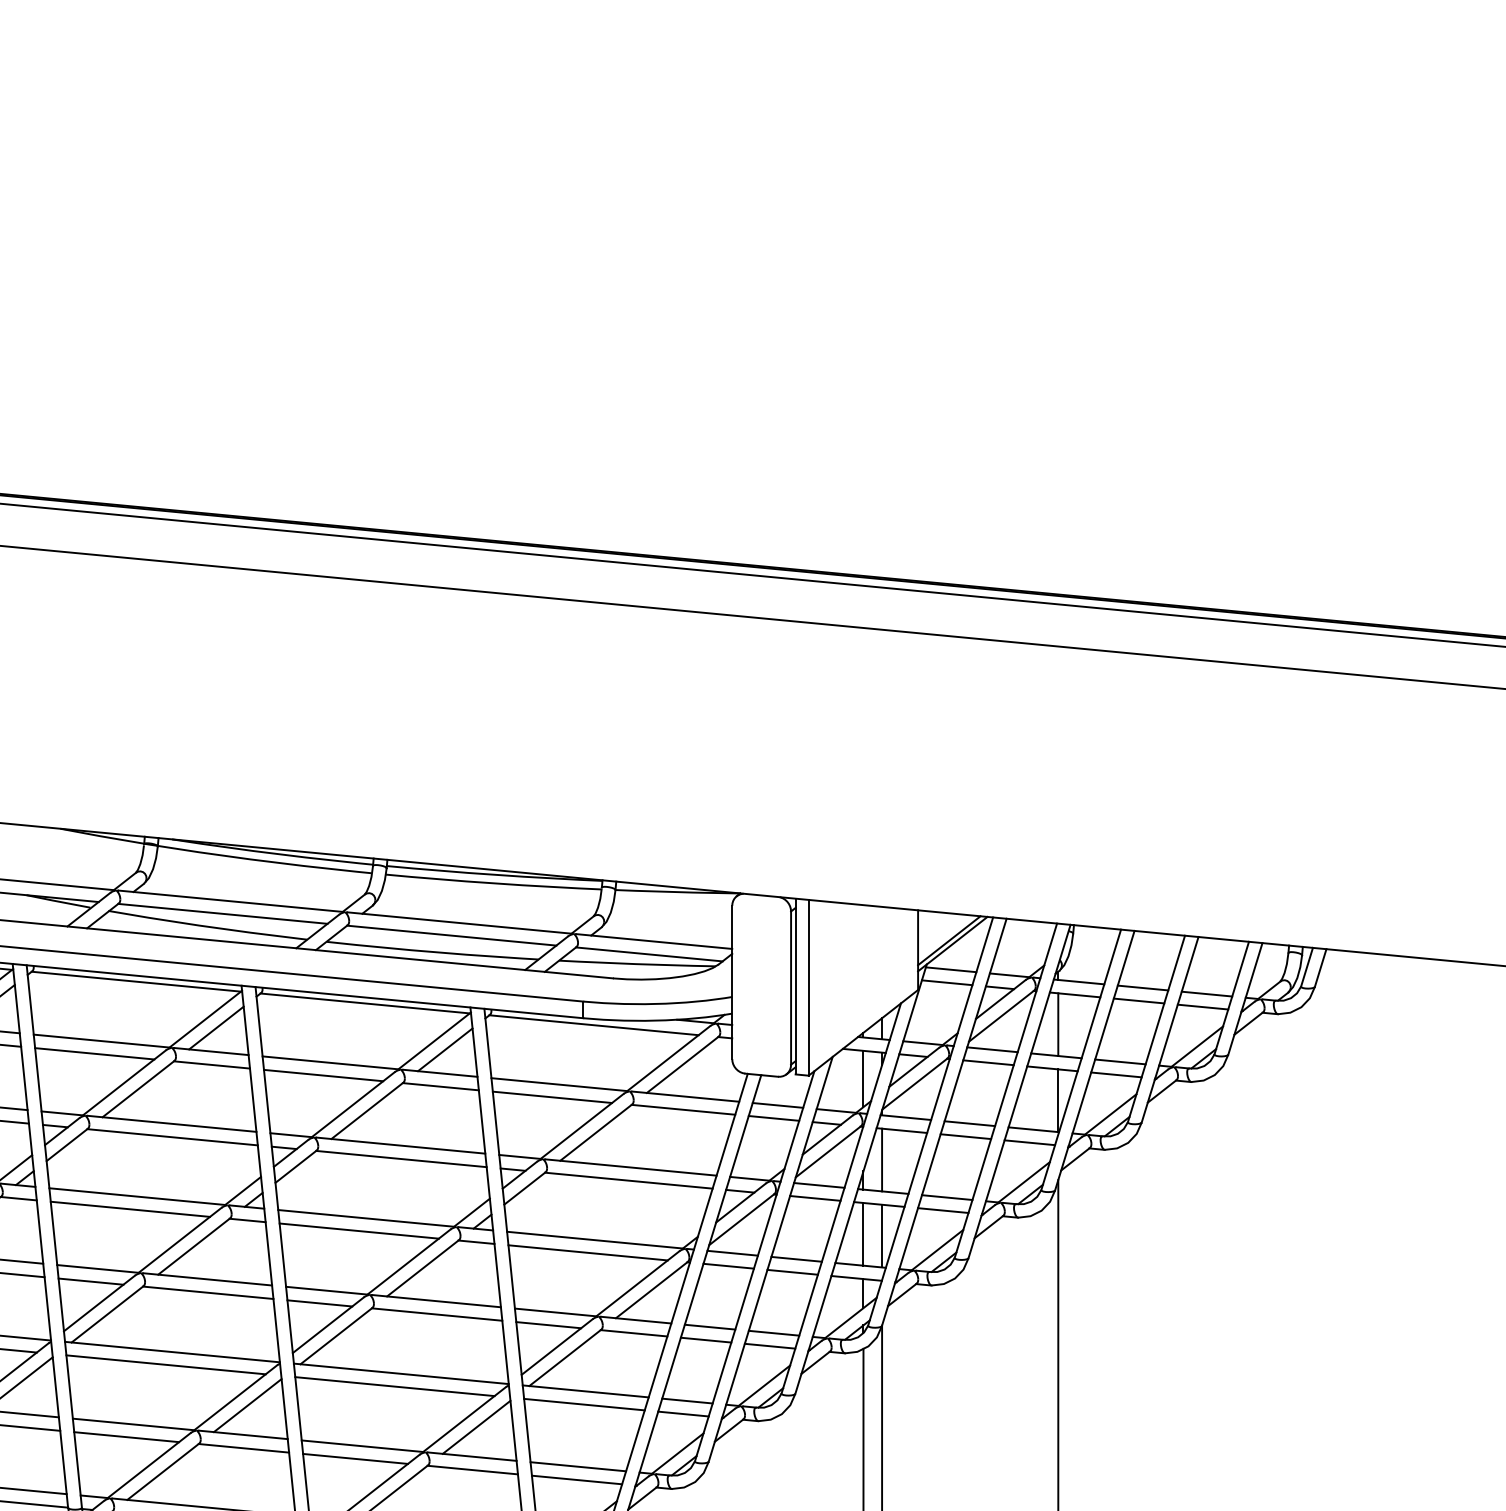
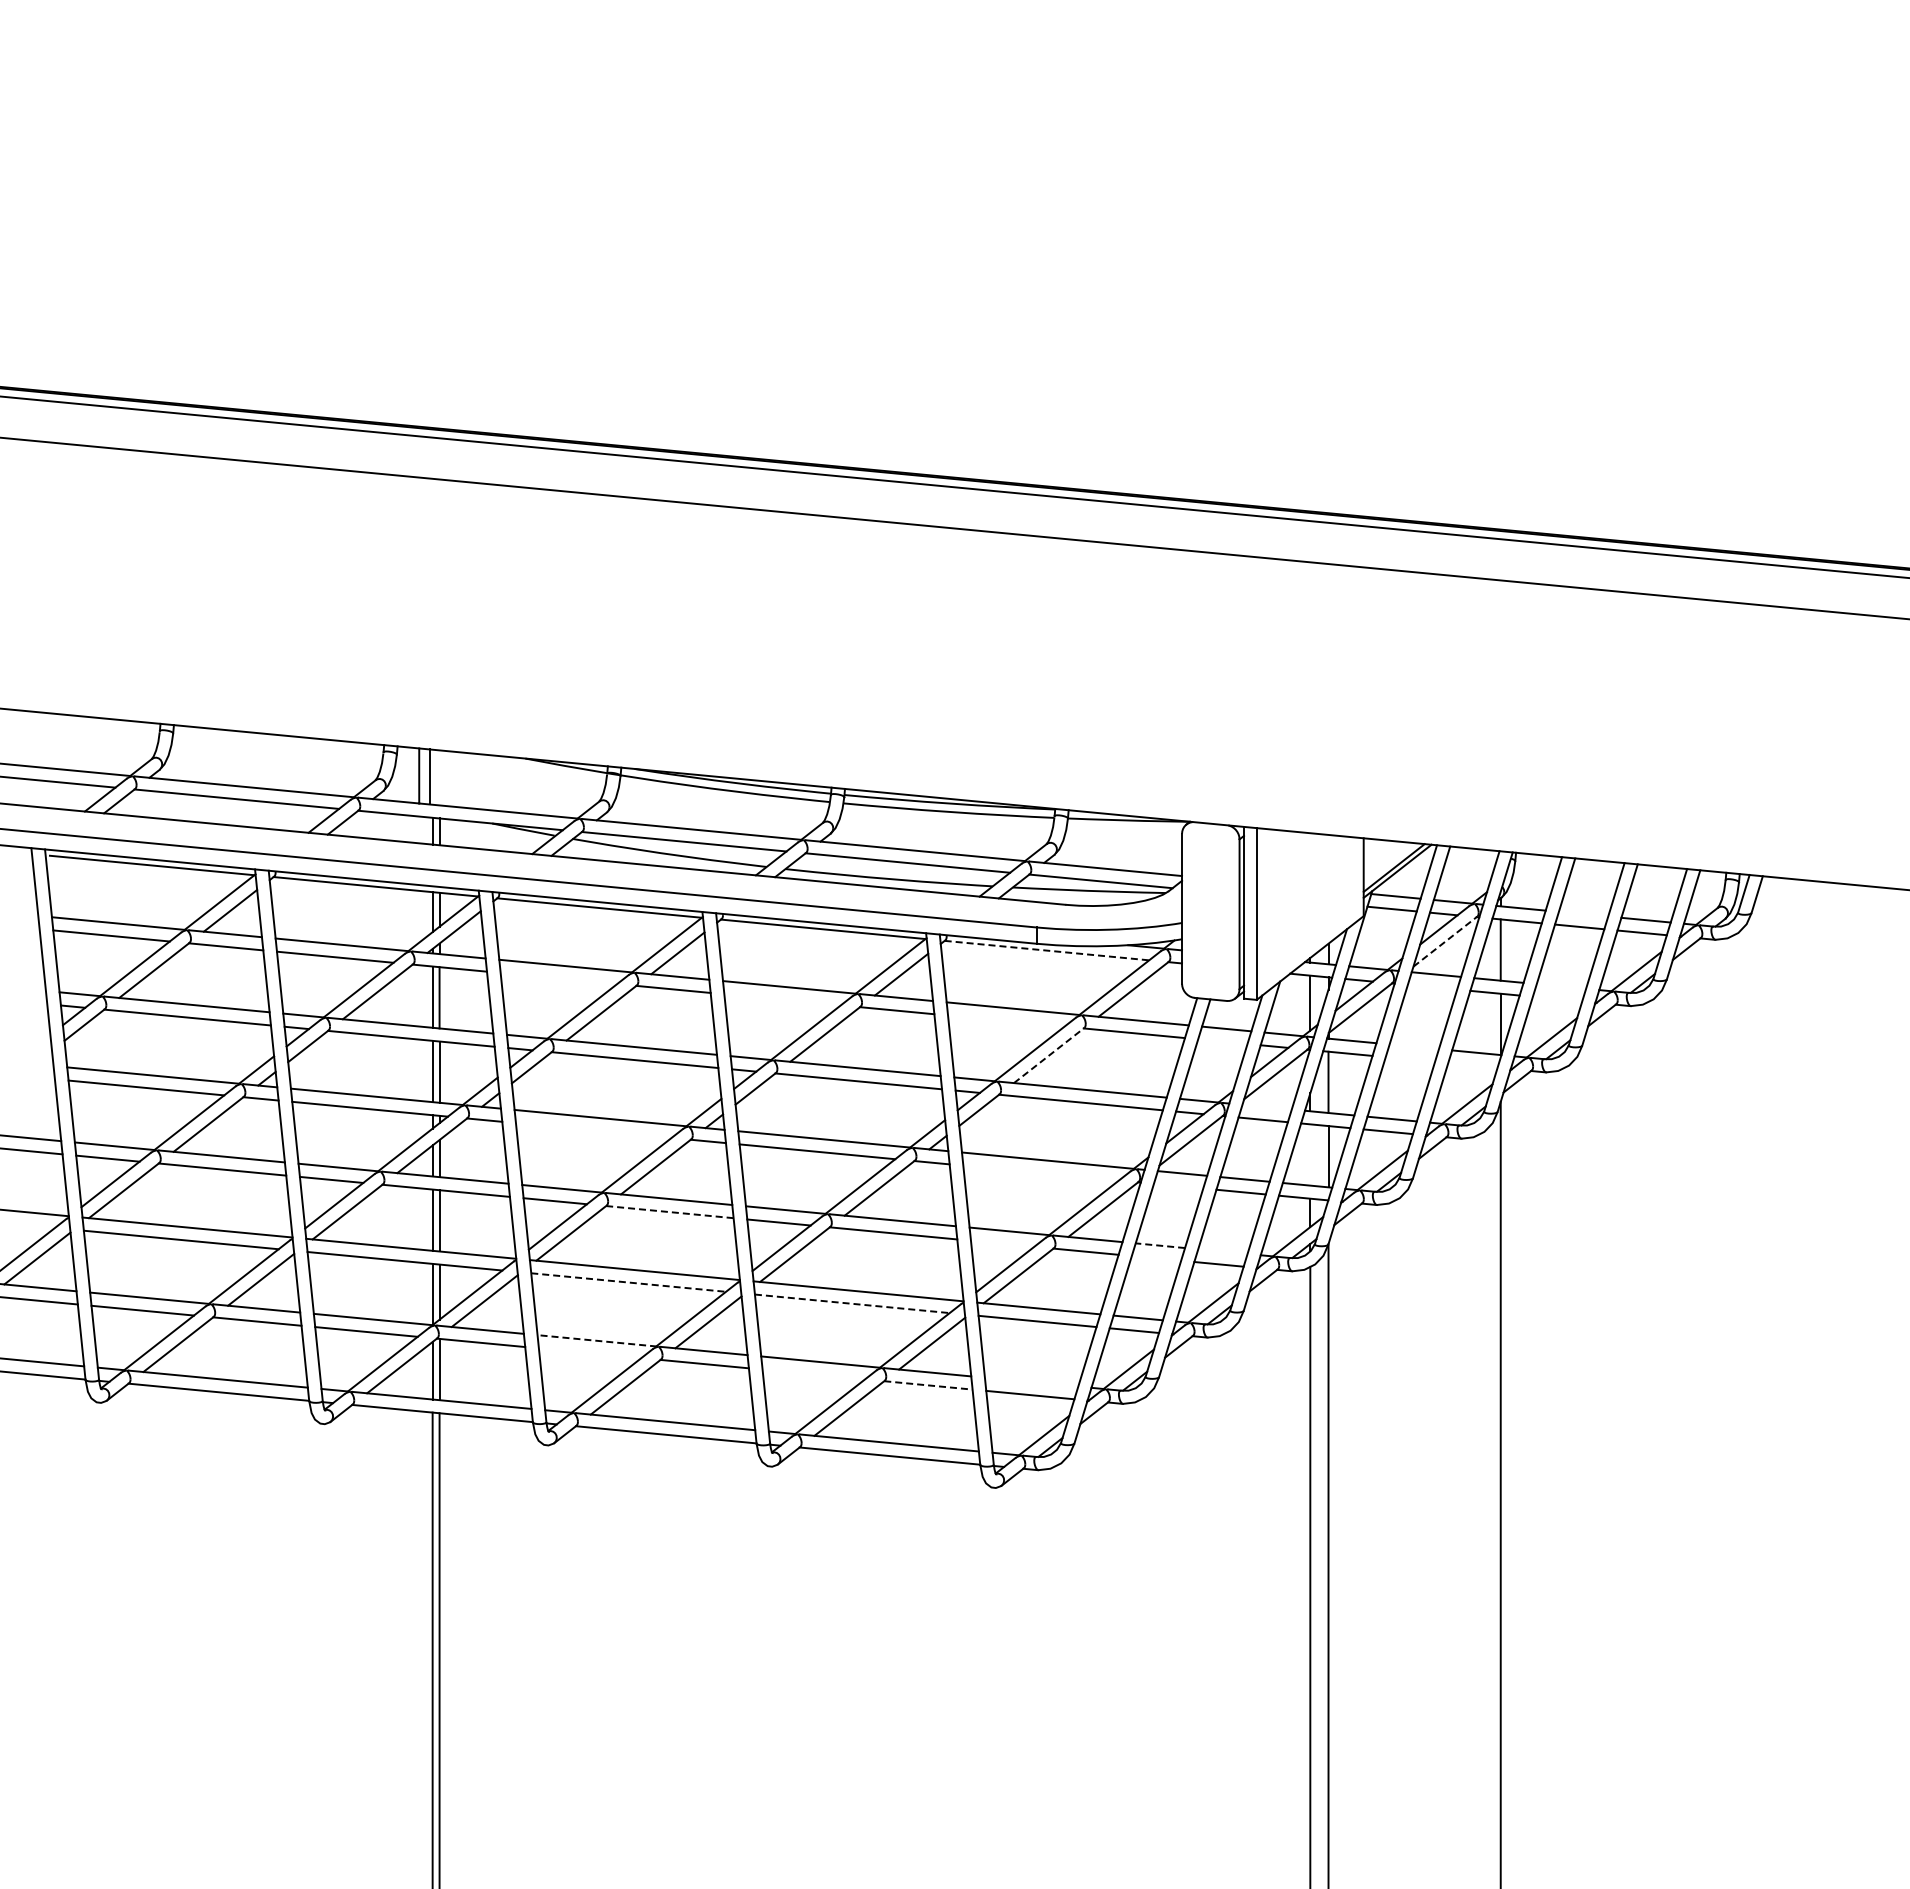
line: (1142, 987) -> (1583, 913), removed
line: (1001, 1015) -> (1445, 941), solid -> dashed
line: (593, 1025) -> (1046, 950), solid -> dashed
line: (94, 1053) -> (558, 978), removed
line: (988, 1061) -> (1432, 986), removed
line: (1120, 1061) -> (1561, 986), removed
line: (1116, 1074) -> (1557, 998), removed
line: (323, 1075) -> (782, 999), removed
line: (552, 1096) -> (1006, 1020), removed
line: (773, 1118) -> (1222, 1041), removed
line: (969, 1123) -> (1413, 1046), removed
line: (596, 1132) -> (1049, 1055), solid -> dashed
line: (965, 1136) -> (1410, 1059), removed
line: (1029, 1142) -> (1472, 1065), removed
line: (818, 1184) -> (1266, 1106), removed
line: (130, 1209) -> (593, 1130), removed
line: (863, 1233) -> (1310, 1154), removed
line: (588, 1252) -> (1041, 1172), removed
line: (728, 1265) -> (1178, 1185), removed
line: (208, 1293) -> (670, 1212), solid -> dashed
line: (548, 1324) -> (1002, 1243), removed
line: (710, 1326) -> (1160, 1245), solid -> dashed
line: (773, 1333) -> (1222, 1251), removed
line: (706, 1340) -> (1156, 1258), removed
line: (165, 1364) -> (628, 1282), solid -> dashed
line: (395, 1386) -> (852, 1303), solid -> dashed
line: (133, 1424) -> (596, 1340), solid -> dashed
line: (126, 1437) -> (589, 1353), removed
line: (355, 1458) -> (813, 1374), removed
line: (578, 1466) -> (1031, 1381), removed
line: (472, 1470) -> (928, 1385), solid -> dashed

